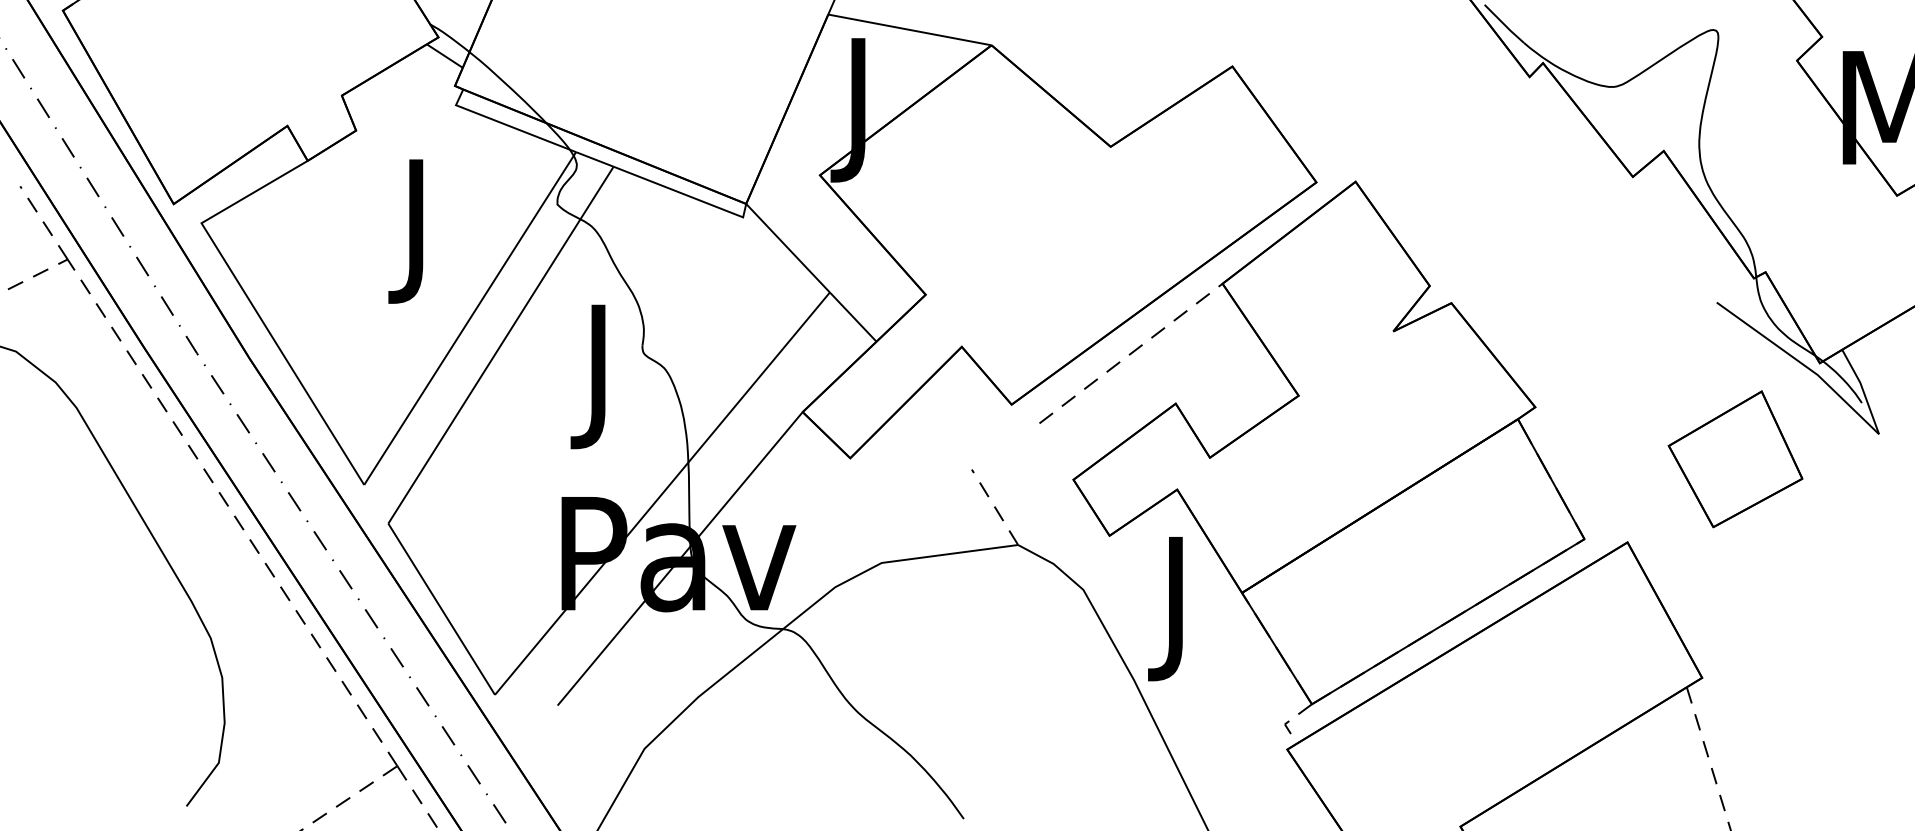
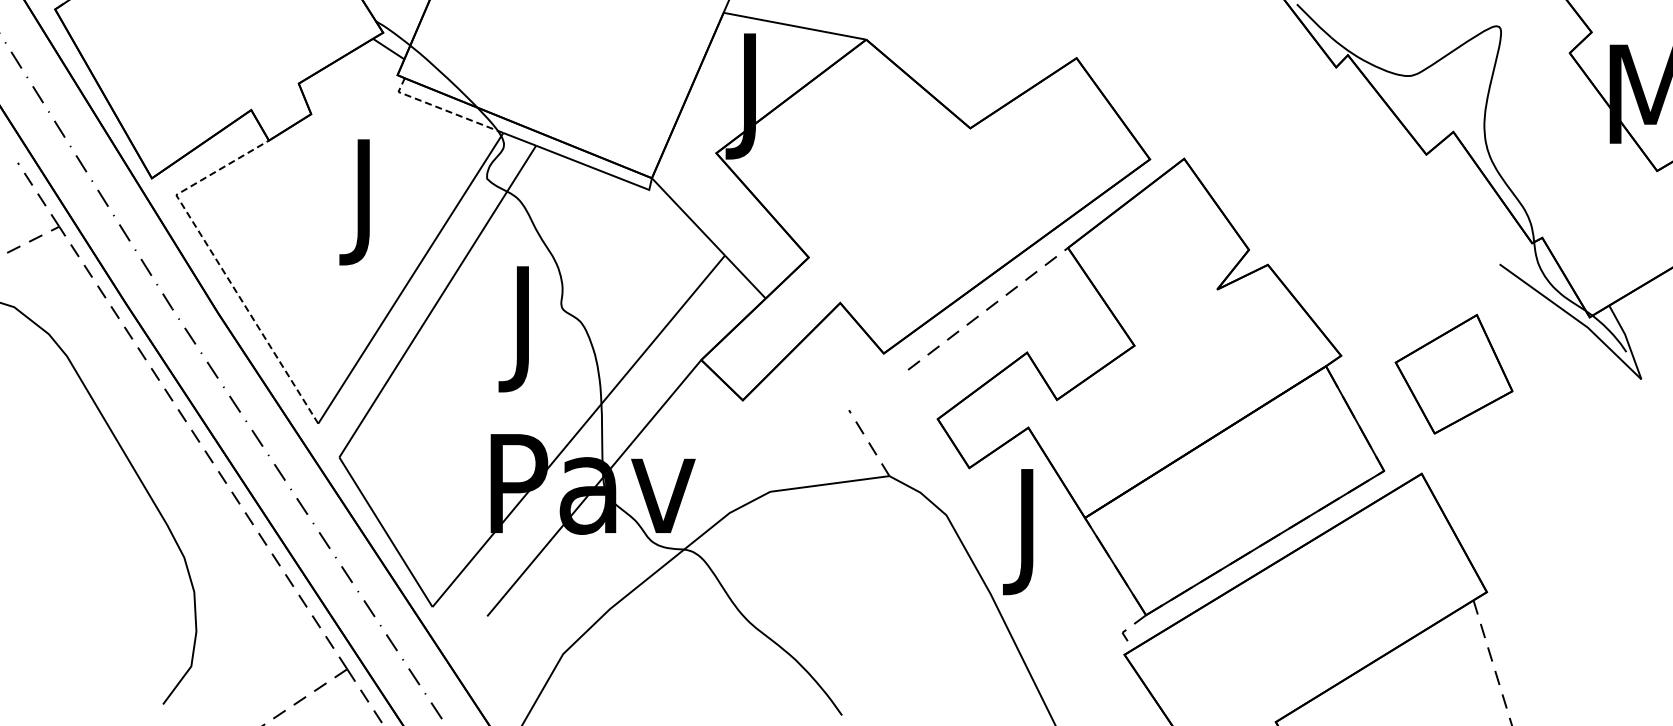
line: (507, 125) -> (443, 109), solid -> dashed
line: (249, 300) -> (218, 262), solid -> dashed
part: (1734, 458) -> (1453, 373), moved

